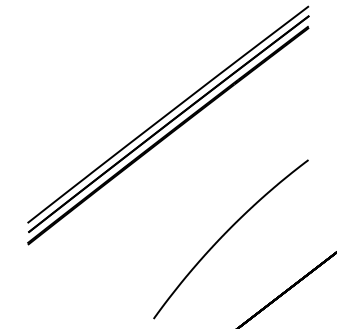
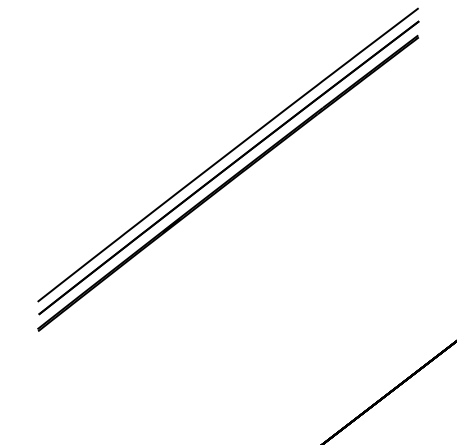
curve: (226, 233) -> (306, 316), removed

